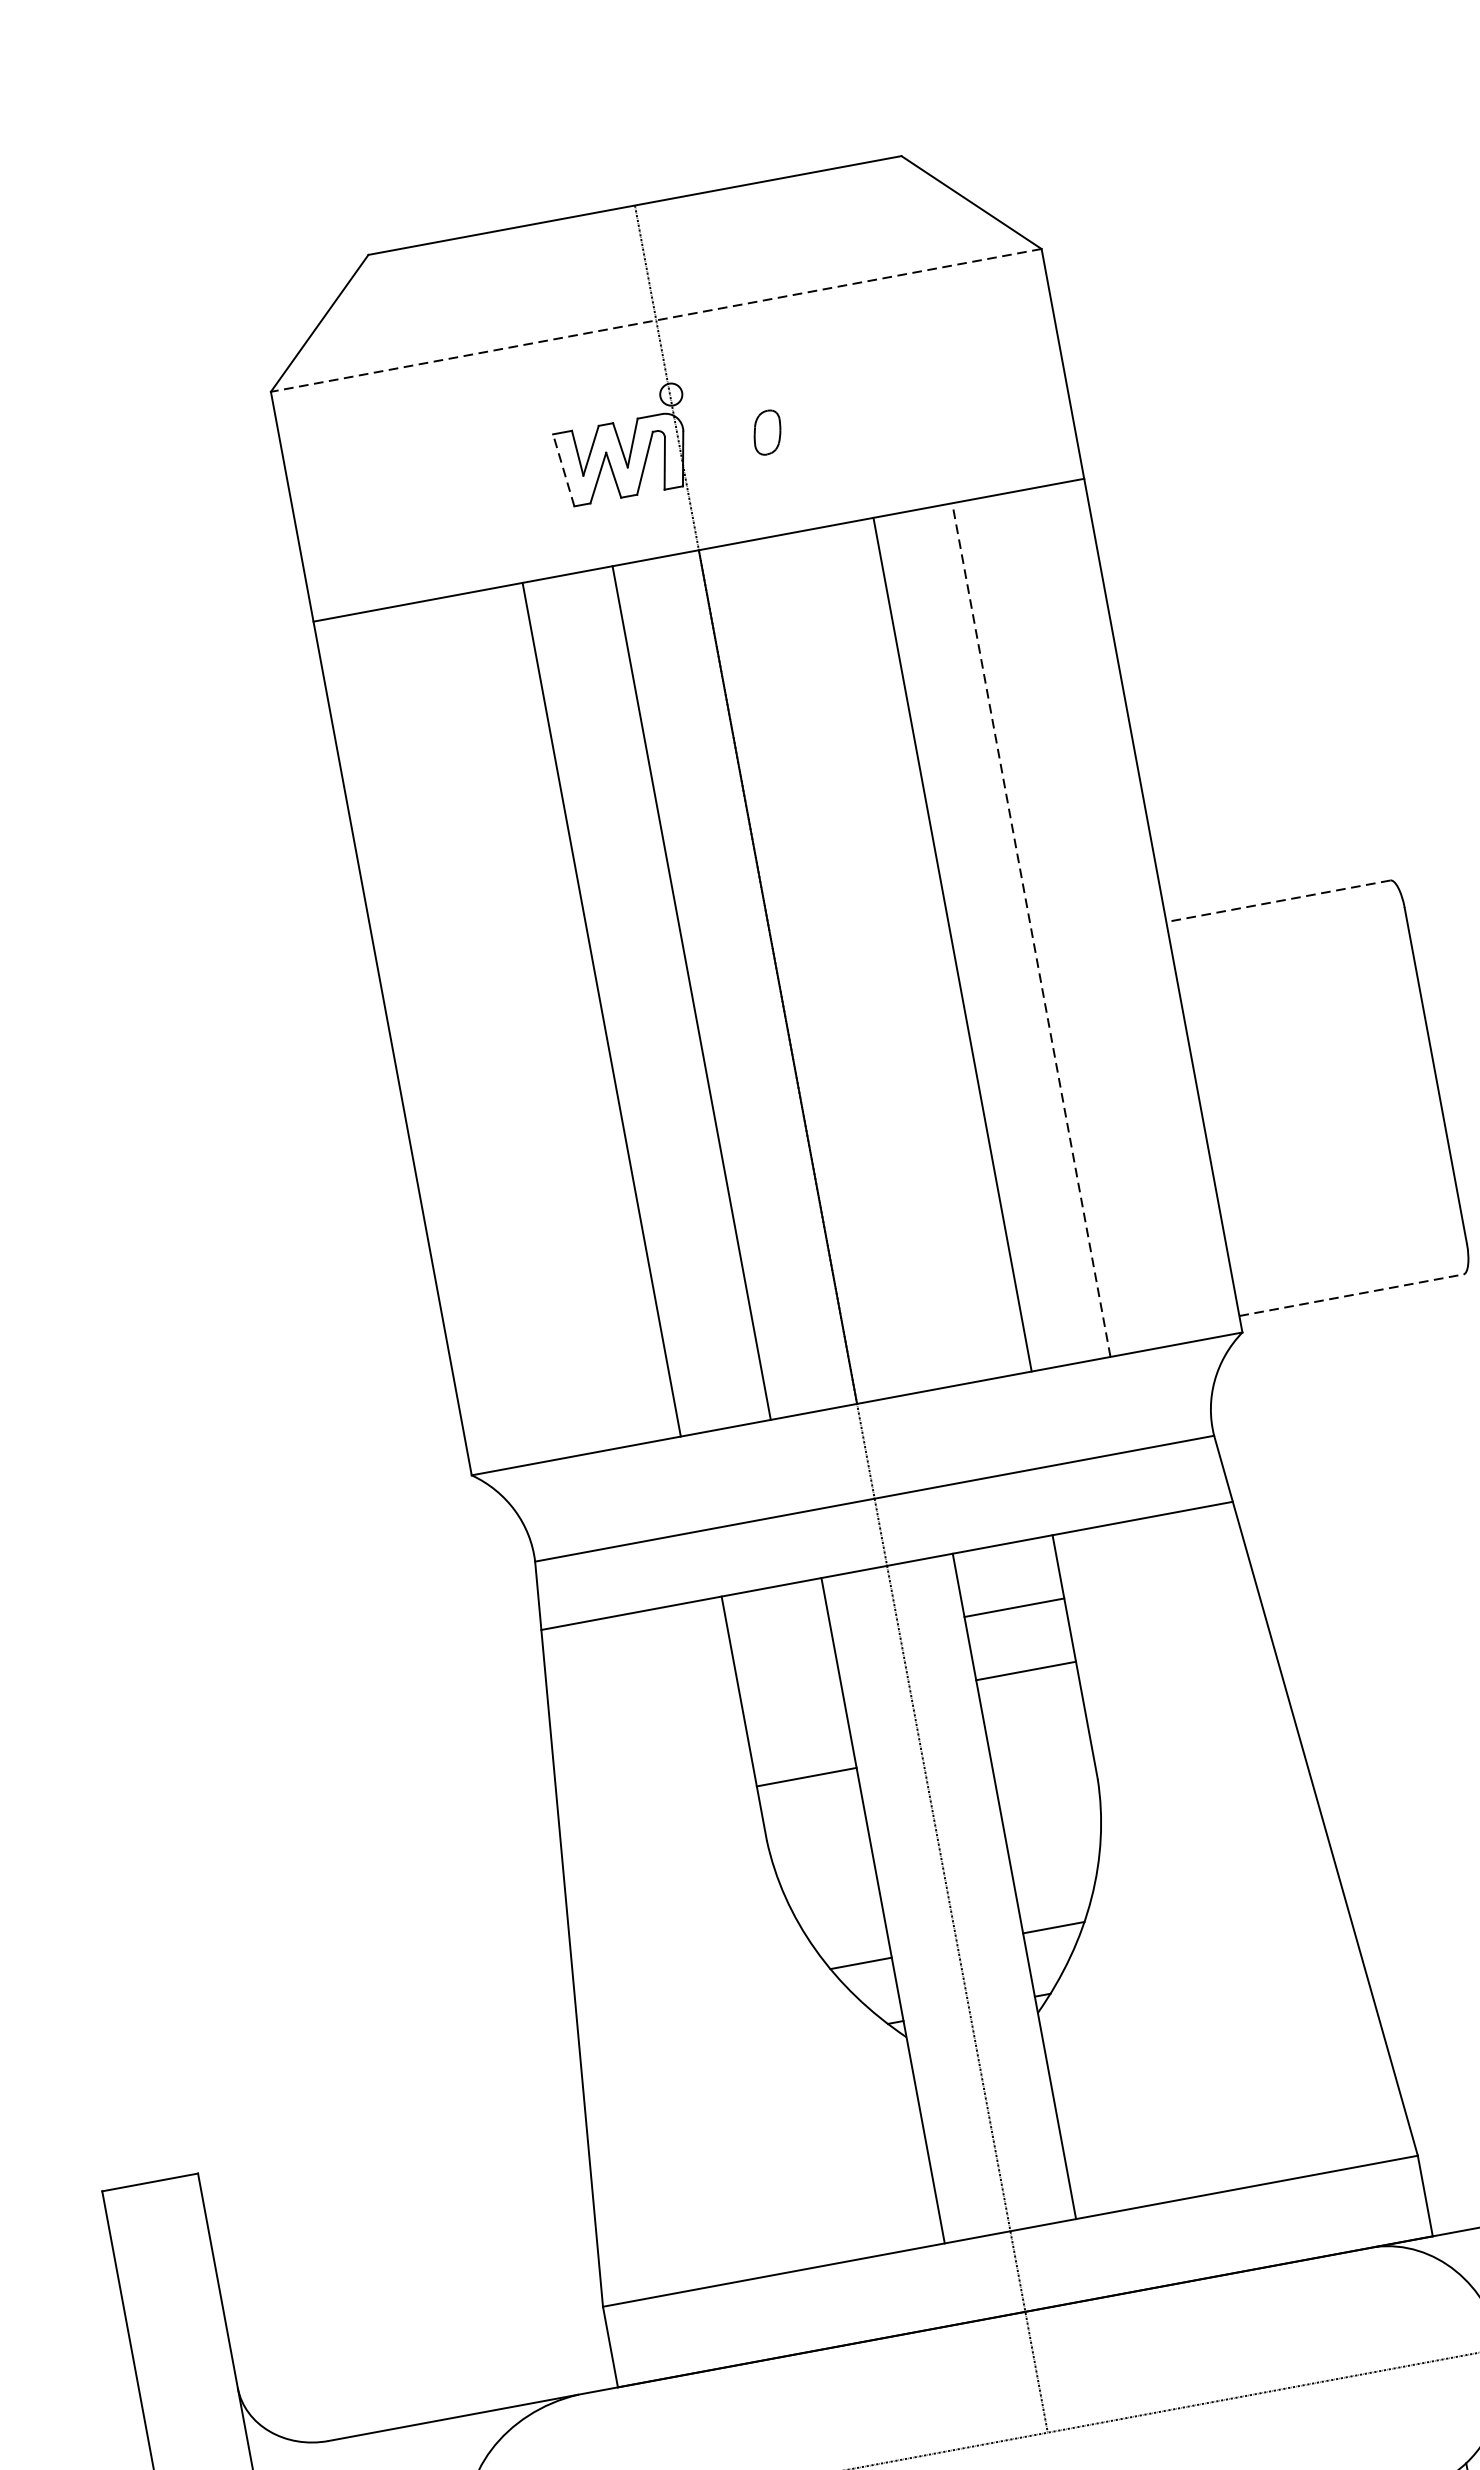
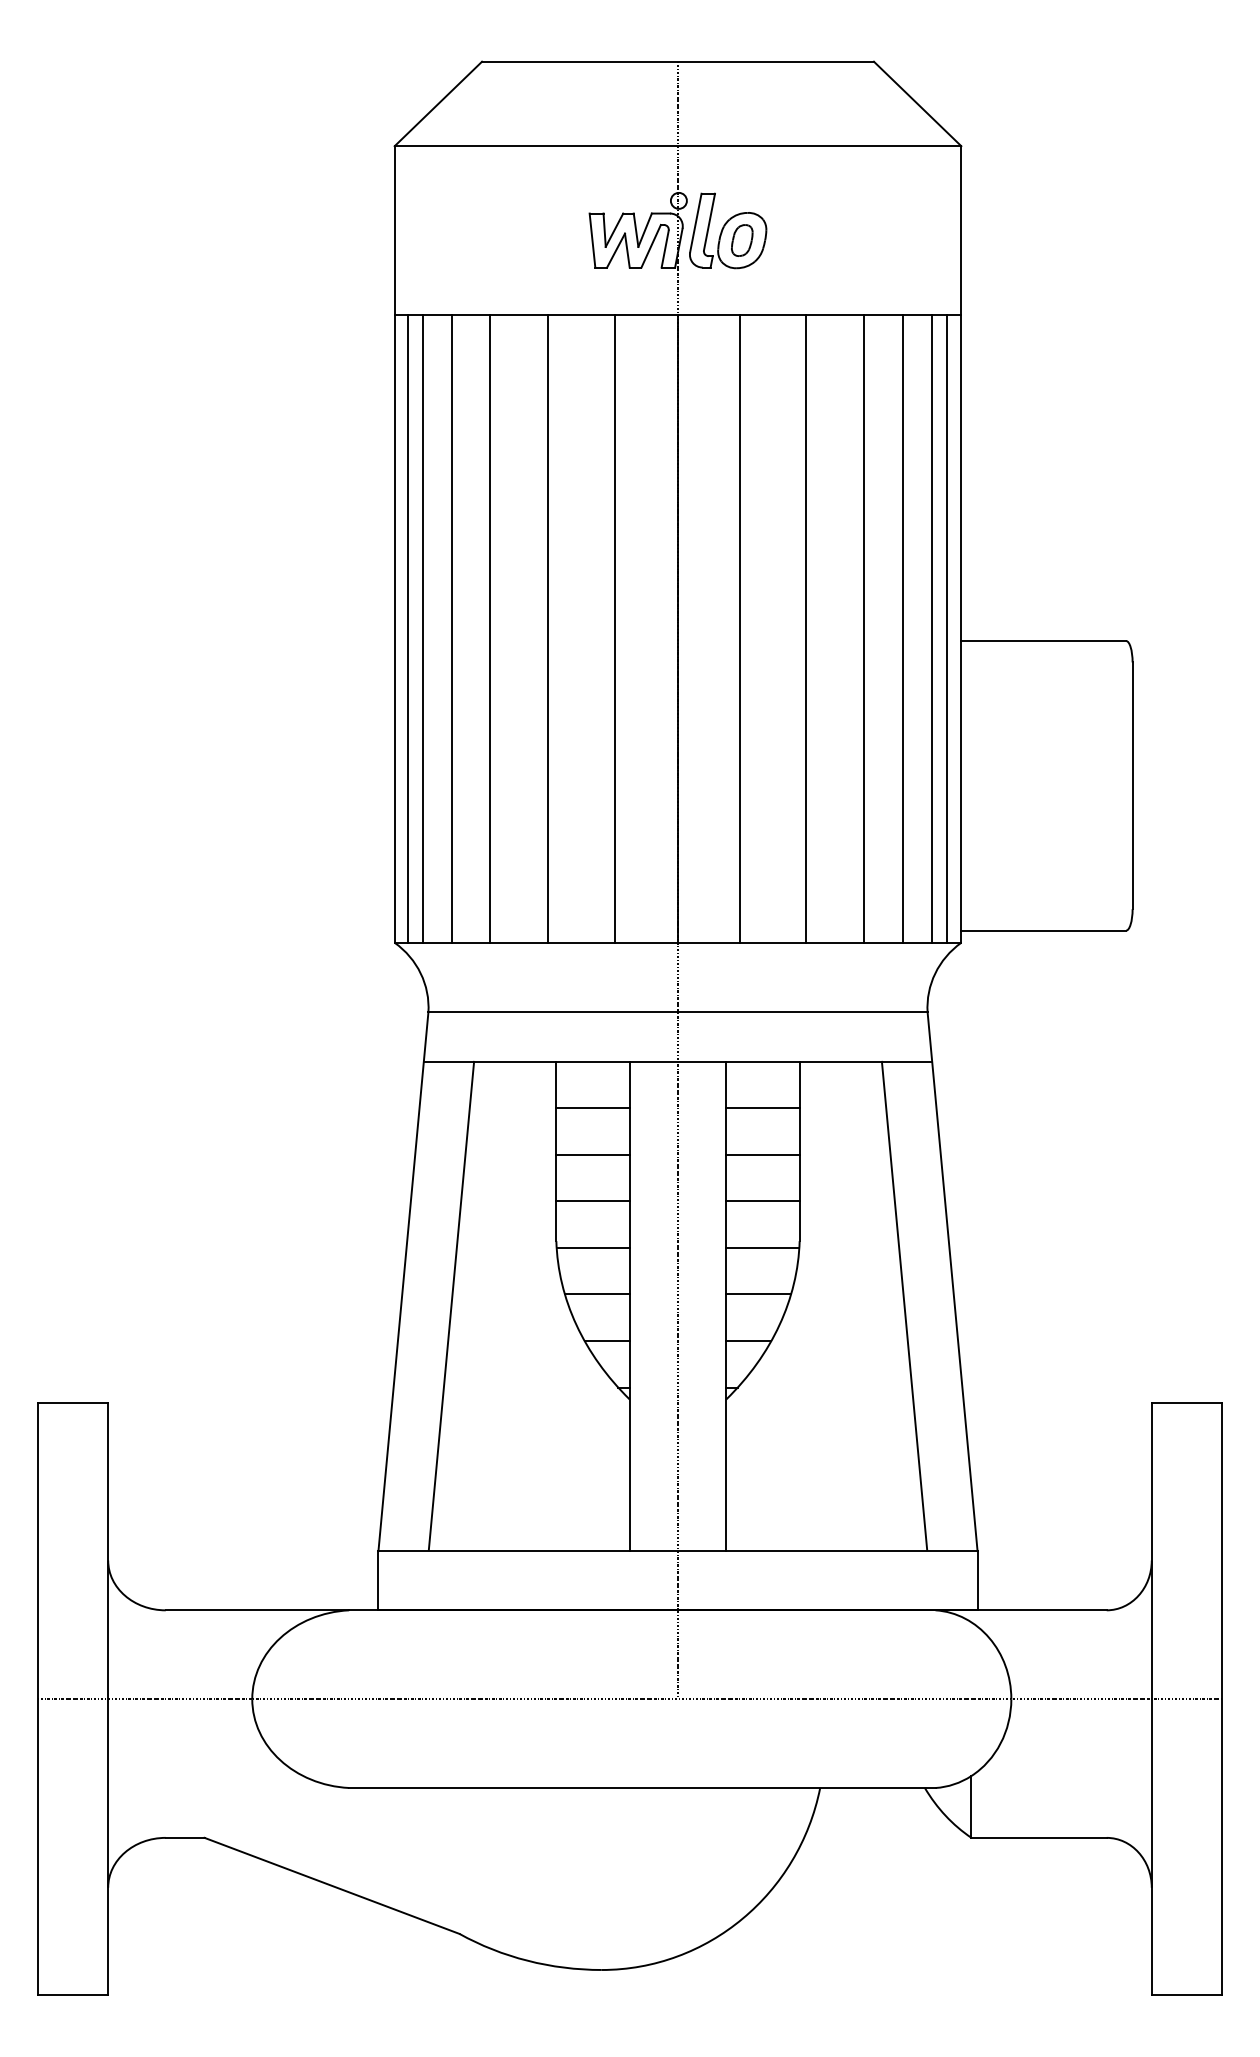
line: (655, 320) -> (677, 146), dashed -> solid
part: (746, 422) -> (728, 230), added
line: (563, 470) -> (592, 240), dashed -> solid
line: (1278, 901) -> (1043, 641), dashed -> solid
line: (1143, 908) -> (946, 628), added
line: (1122, 912) -> (931, 628), added
line: (1084, 919) -> (903, 628), added
line: (1031, 929) -> (864, 628), dashed -> solid
line: (862, 960) -> (740, 628), added
line: (522, 1023) -> (490, 628), added
line: (469, 1033) -> (451, 628), added
line: (431, 1040) -> (423, 628), added
line: (411, 1044) -> (408, 628), added
line: (1352, 1294) -> (1044, 930), dashed -> solid
line: (782, 1650) -> (592, 1108), added
line: (794, 1713) -> (592, 1154), added
line: (1037, 1734) -> (762, 1201), added
line: (1048, 1797) -> (762, 1247), added
line: (817, 1839) -> (592, 1247), added
line: (1256, 1840) -> (904, 1305), added
line: (1055, 1861) -> (758, 1294), added
line: (834, 1902) -> (596, 1294), added
line: (640, 1954) -> (451, 1305), added

